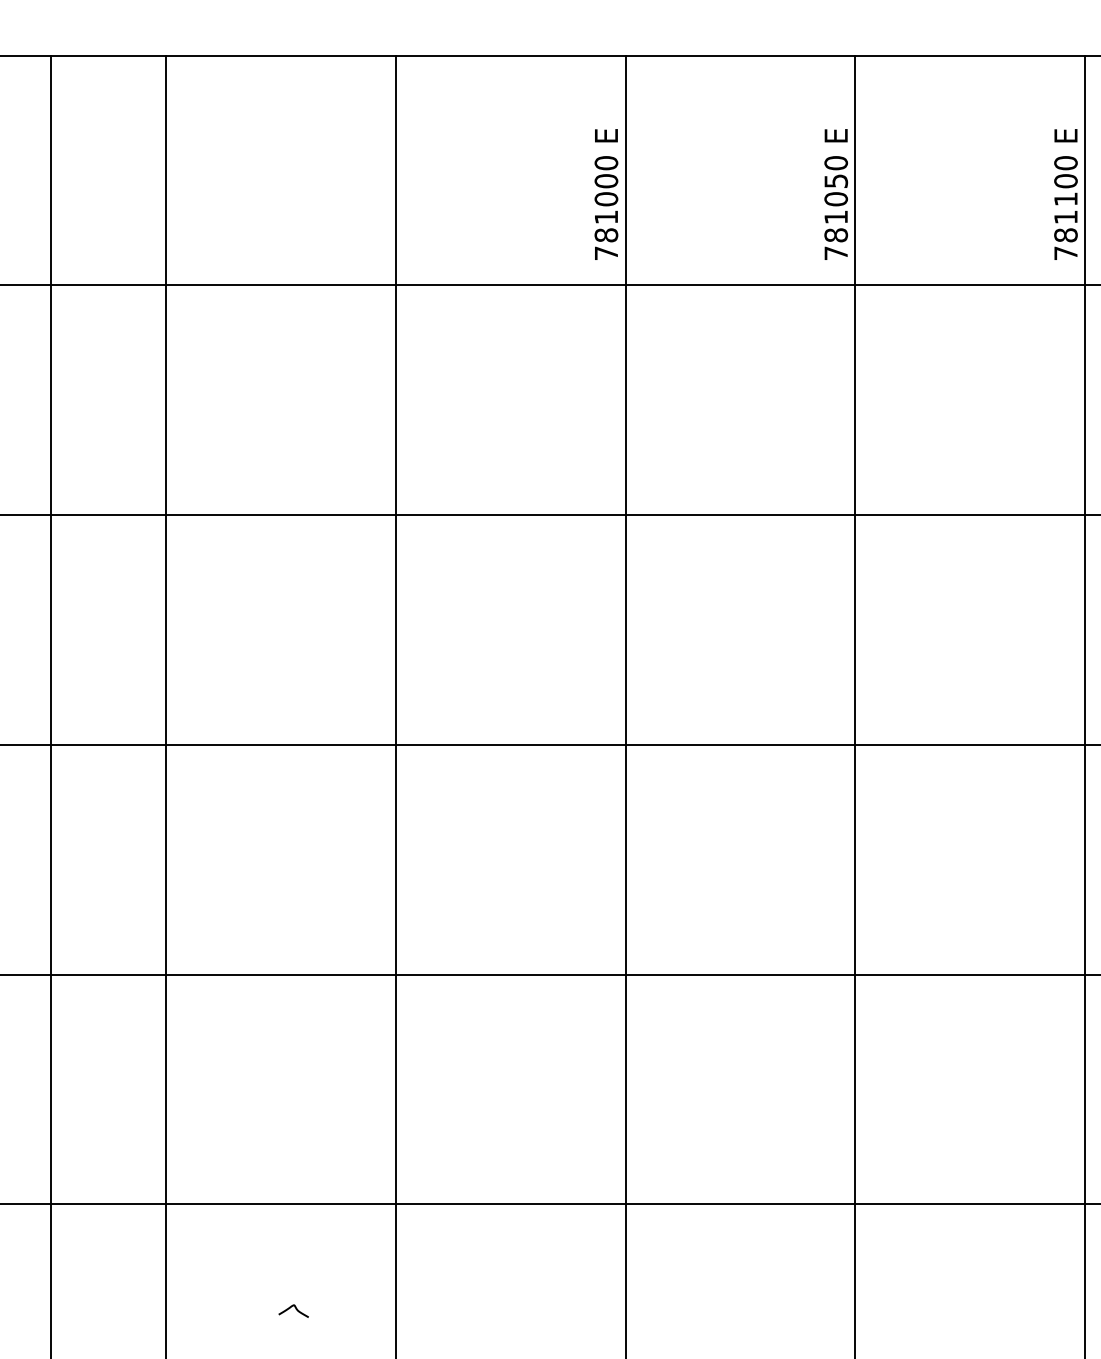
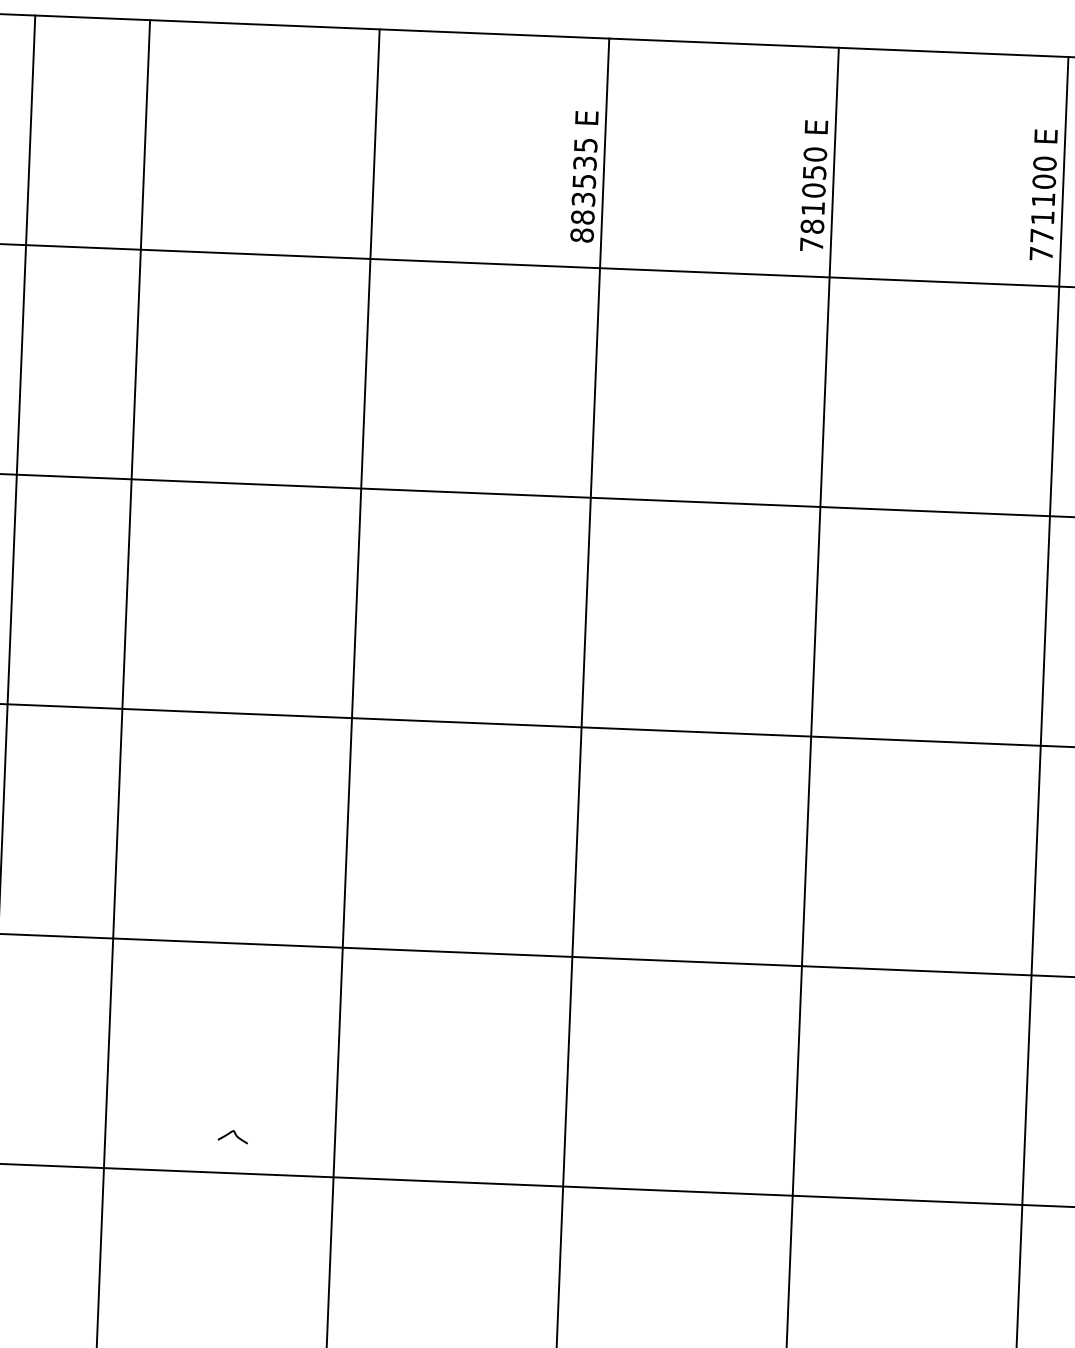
text: (606, 208) -> (584, 190), 781000 -> 883535
text: (1065, 235) -> (1041, 236), 781100 -> 771100
curve: (295, 1309) -> (234, 1135), moved

